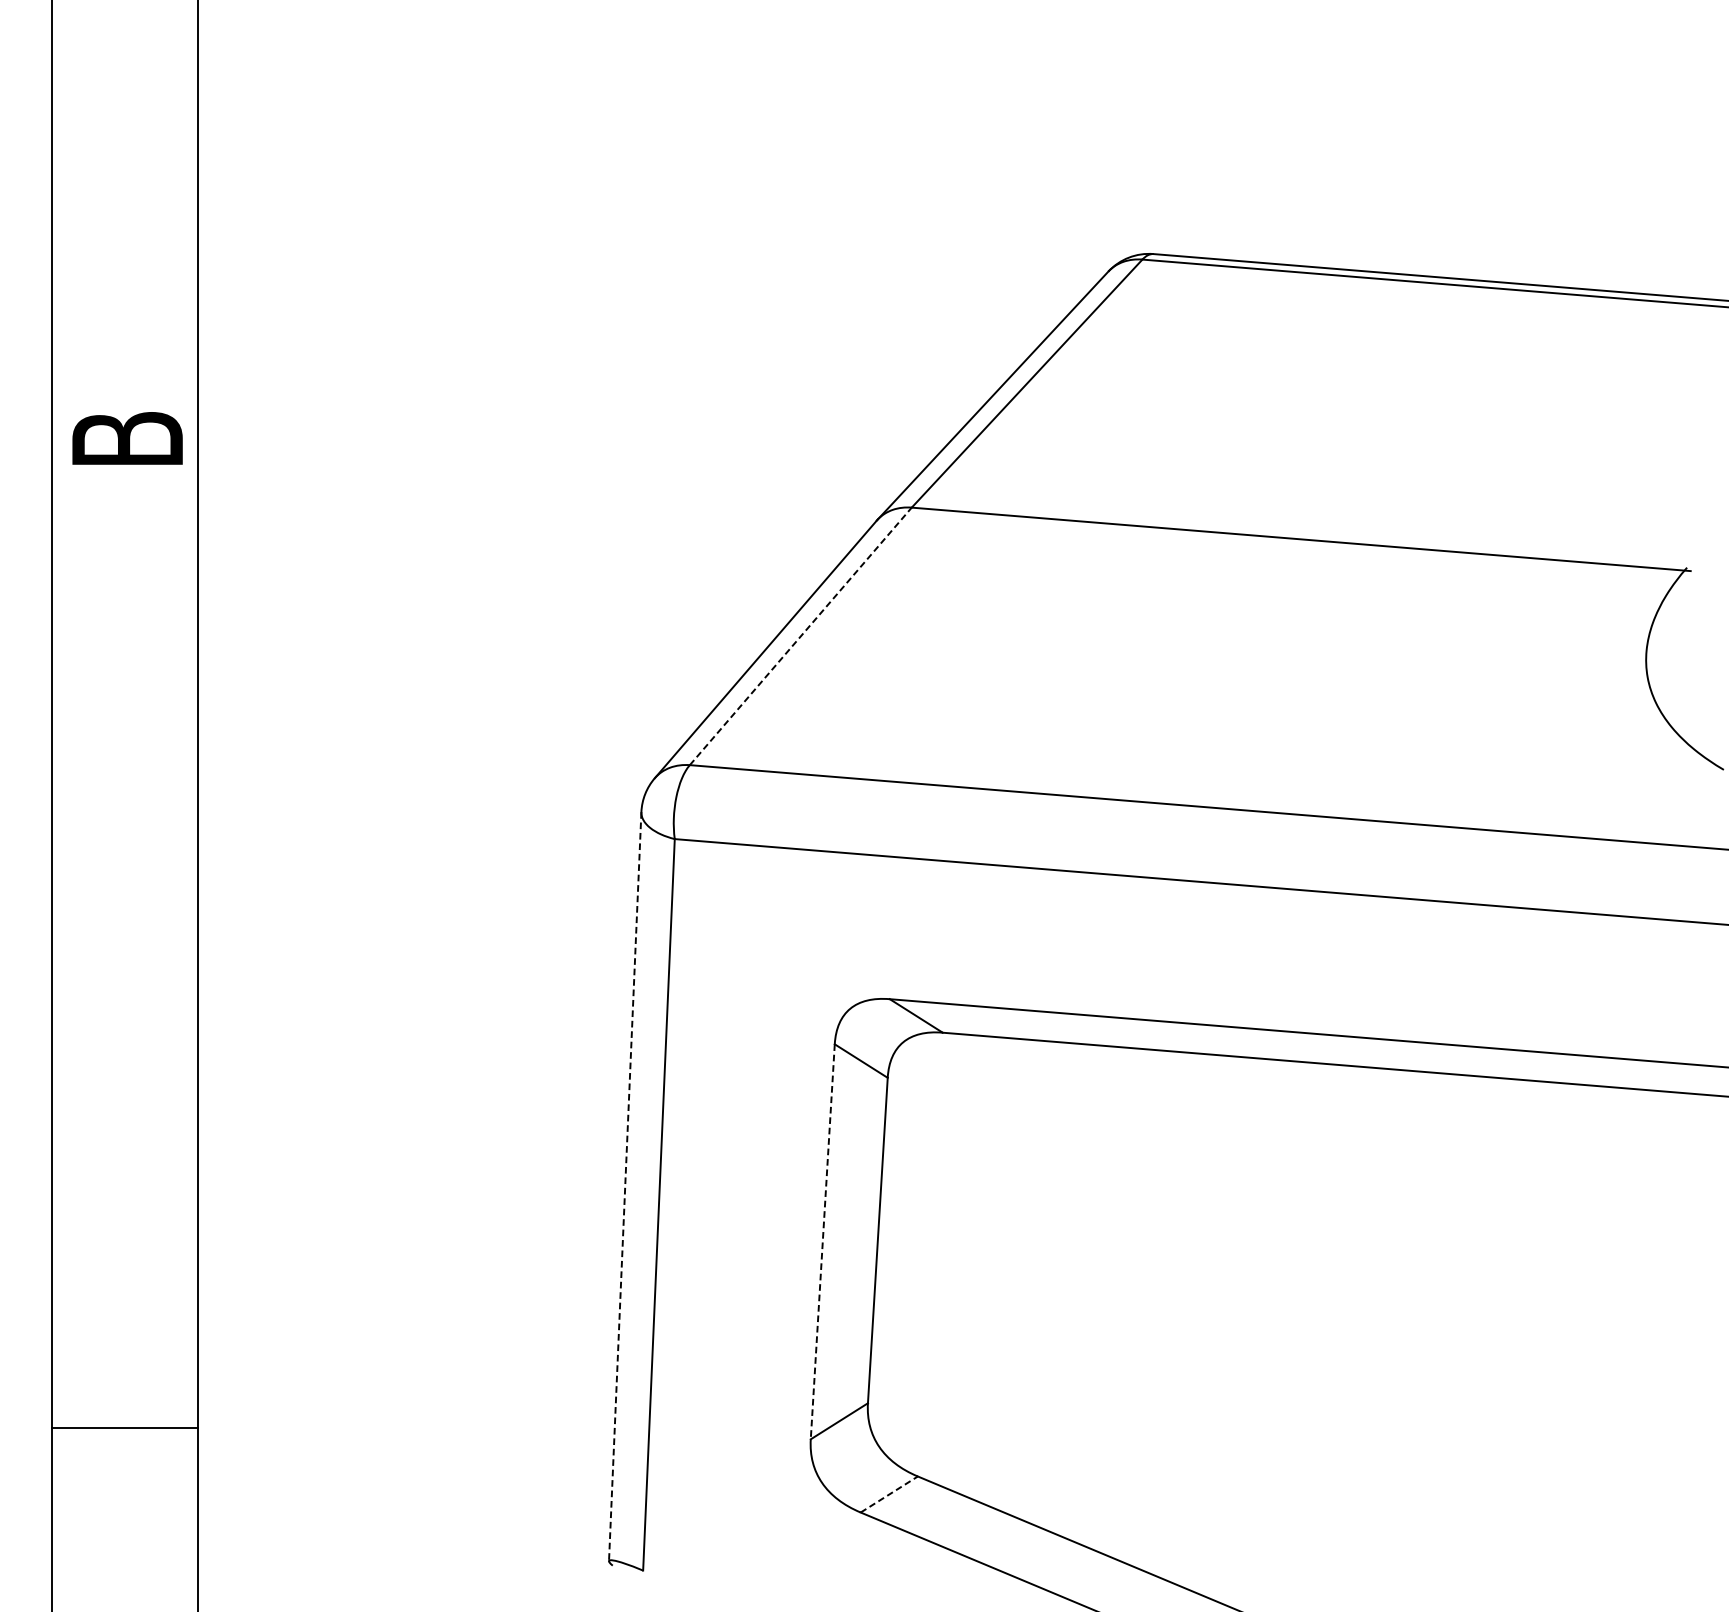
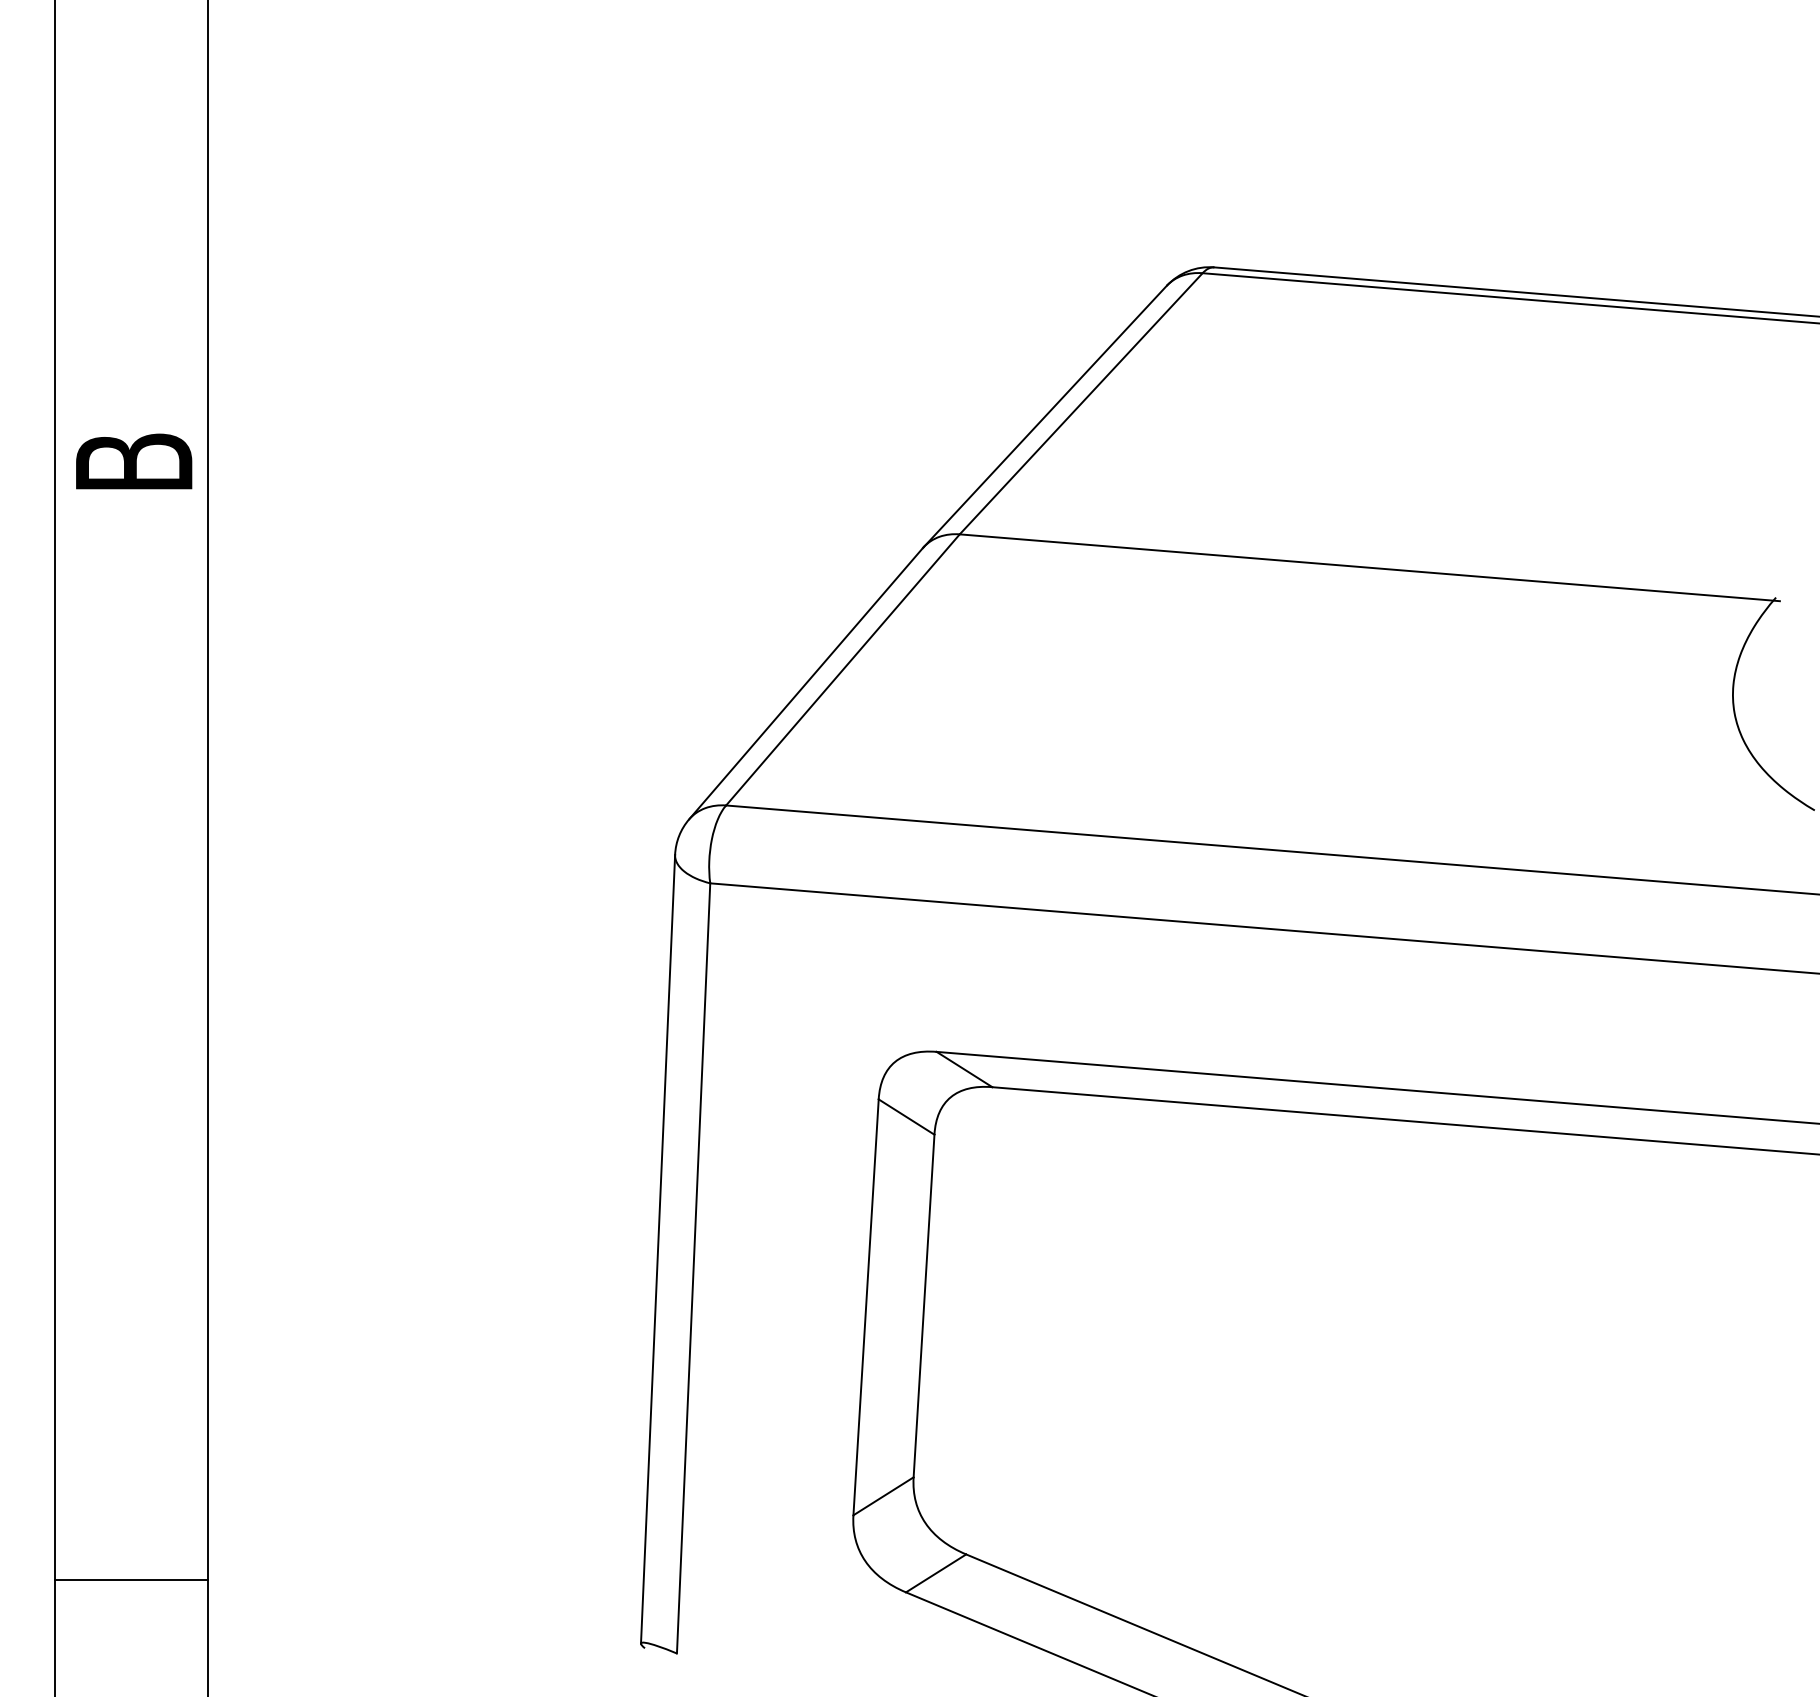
line: (800, 635) -> (842, 669), dashed -> solid
line: (625, 1186) -> (658, 1249), dashed -> solid
line: (823, 1241) -> (866, 1307), dashed -> solid
line: (124, 1428) -> (130, 1580), moved
line: (889, 1494) -> (936, 1573), dashed -> solid

